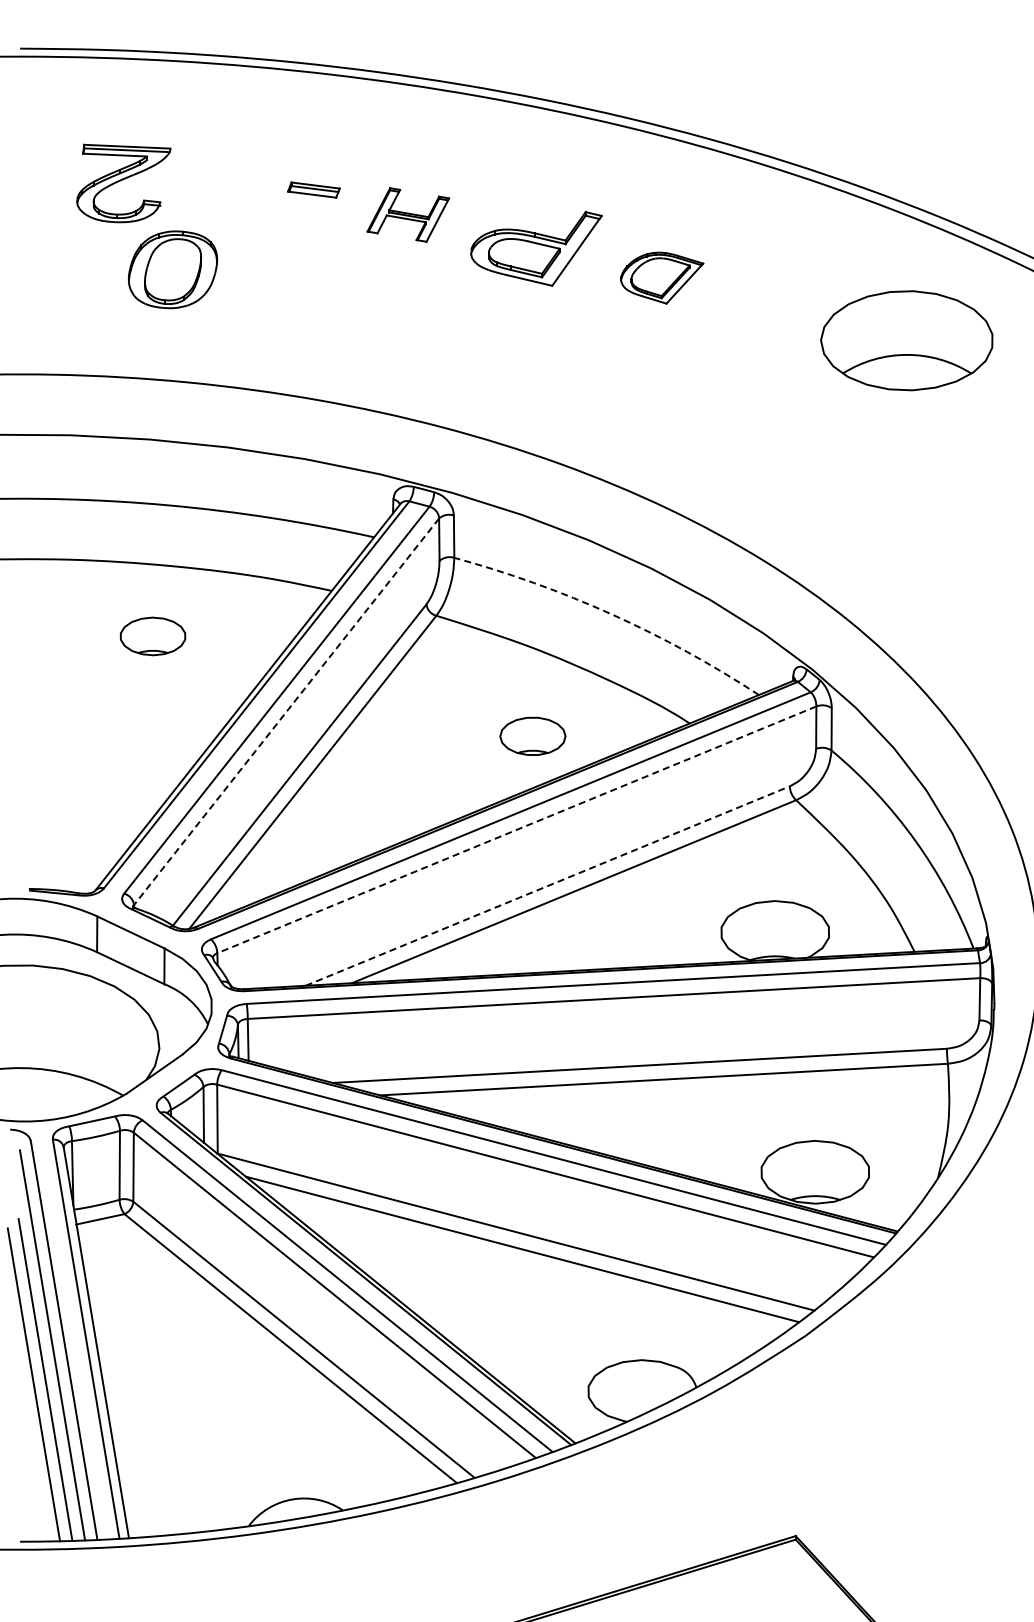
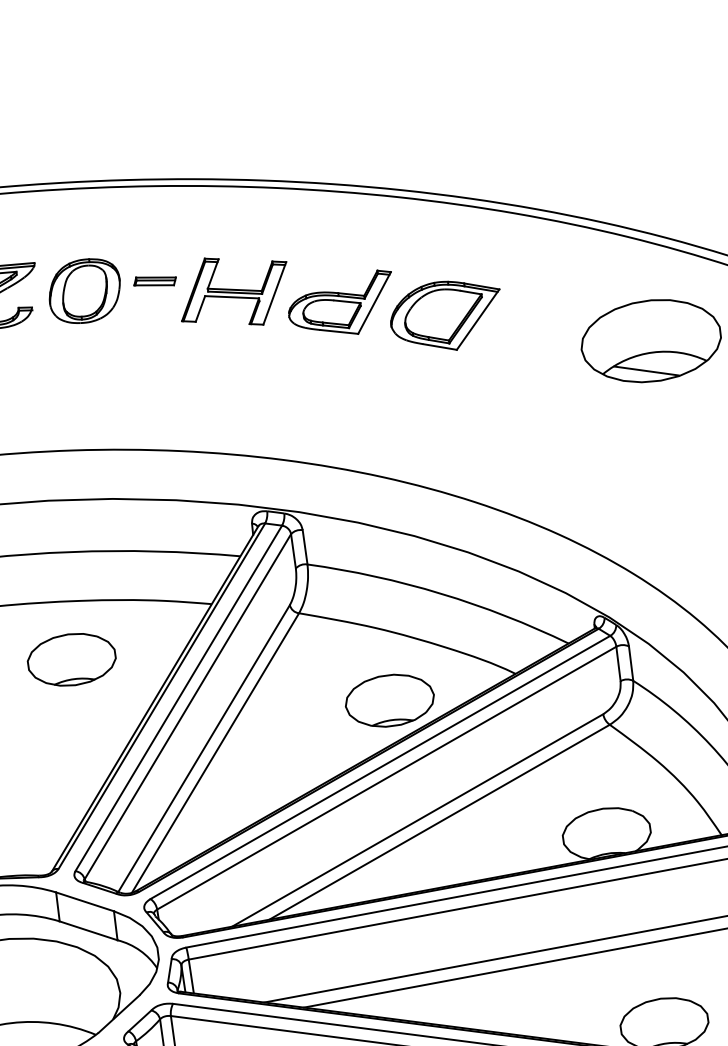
part: (408, 214) -> (234, 291), size x1.67
part: (173, 269) -> (85, 290), moved
part: (661, 277) -> (445, 315), size x1.67
line: (896, 375) -> (646, 370), added
arc: (612, 614) -> (441, 593), dashed -> solid
part: (152, 636) -> (71, 659), size x1.67
line: (286, 712) -> (187, 707), dashed -> solid
part: (532, 736) -> (389, 700), size x1.67
line: (516, 829) -> (386, 777), dashed -> solid
line: (547, 886) -> (417, 820), dashed -> solid

